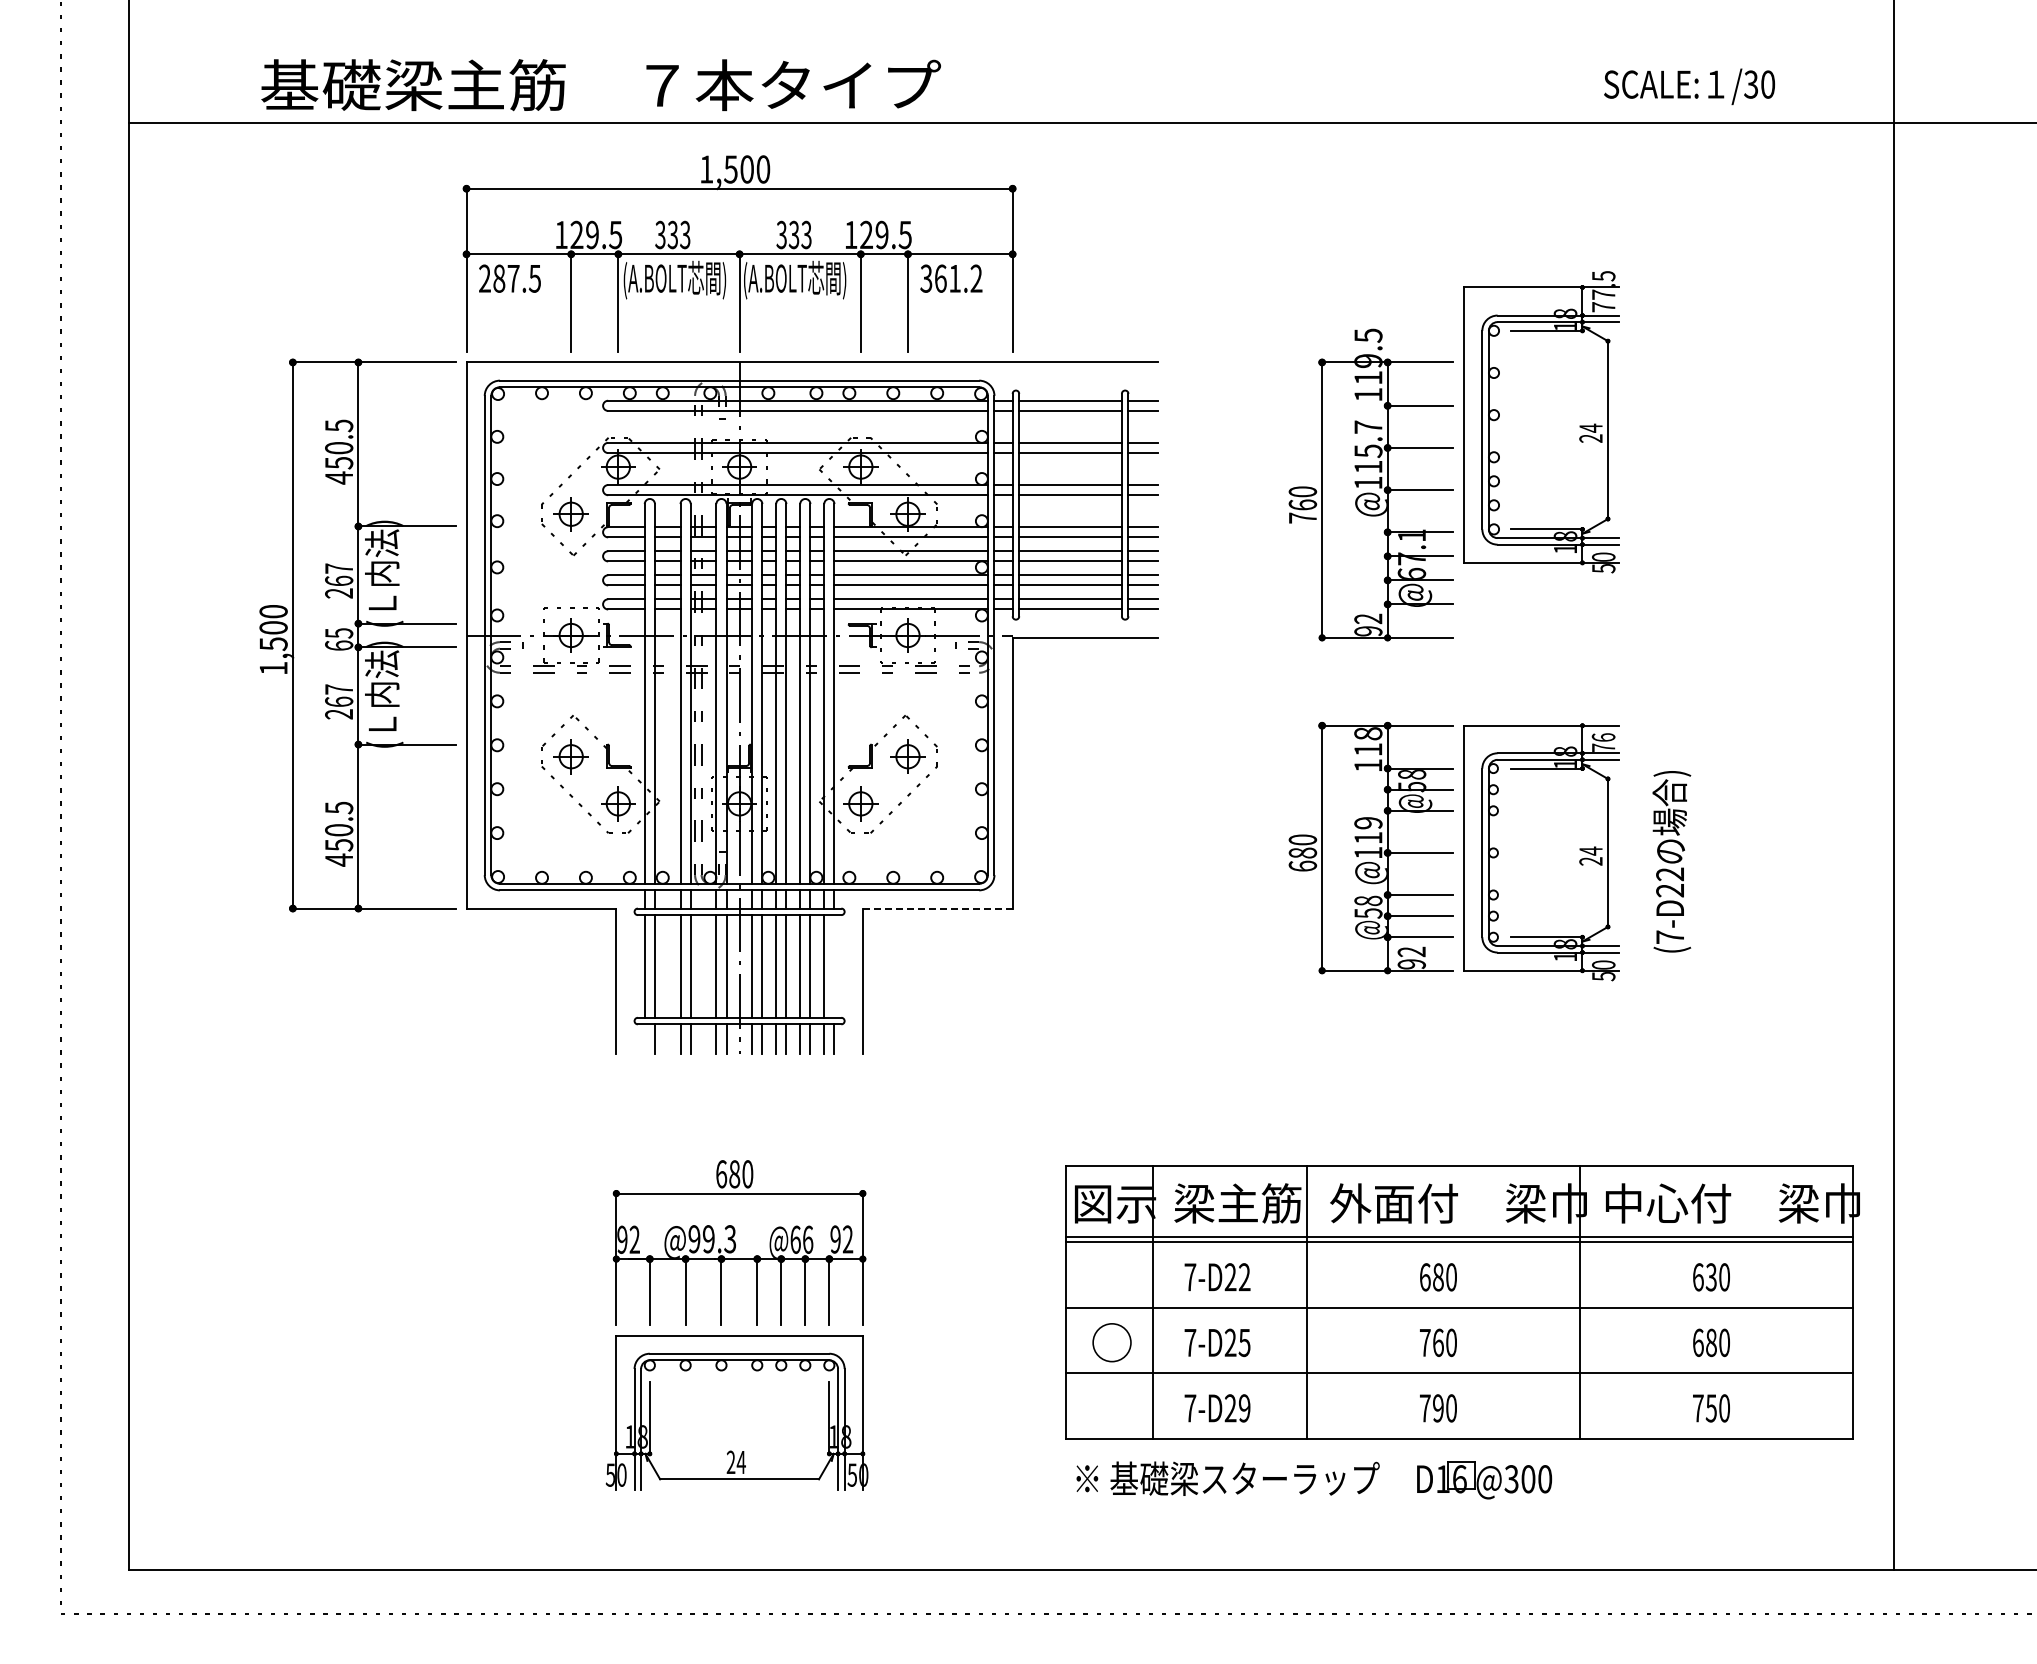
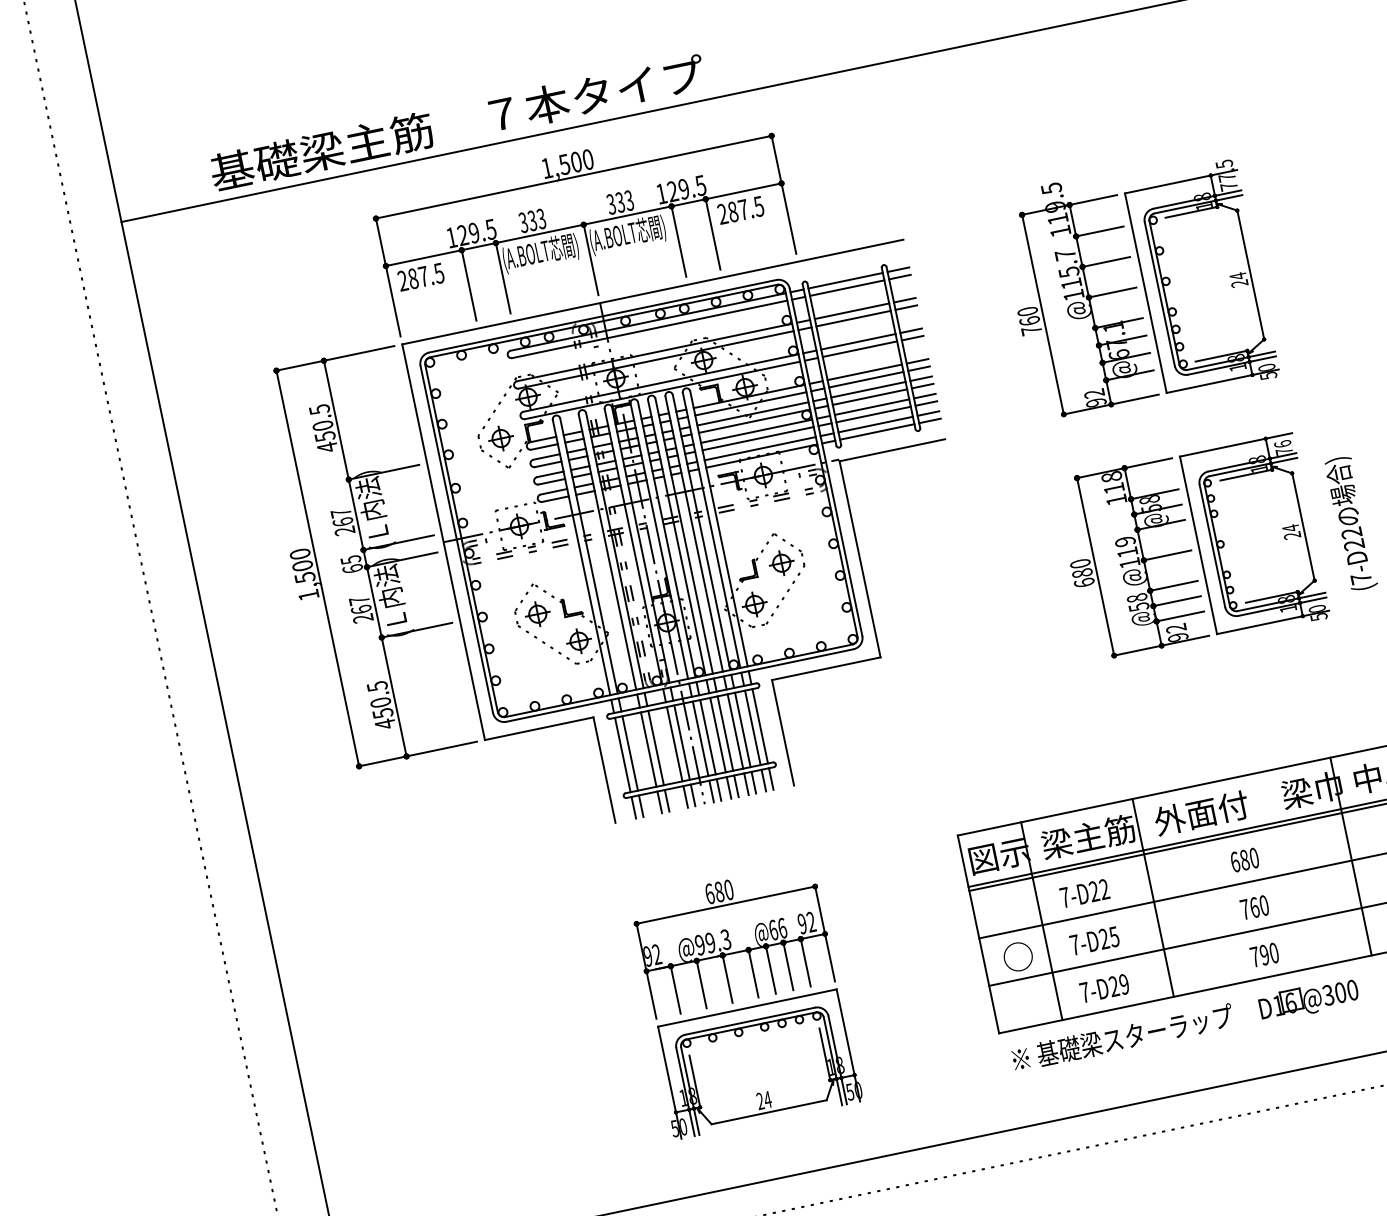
text: (951, 278) -> (740, 210), 361.2 -> 287.5
part: (1541, 422) -> (1201, 279), moved
line: (937, 908) -> (826, 668), dashed -> solid
line: (834, 966) -> (760, 726), added
line: (644, 1039) -> (633, 807), added

